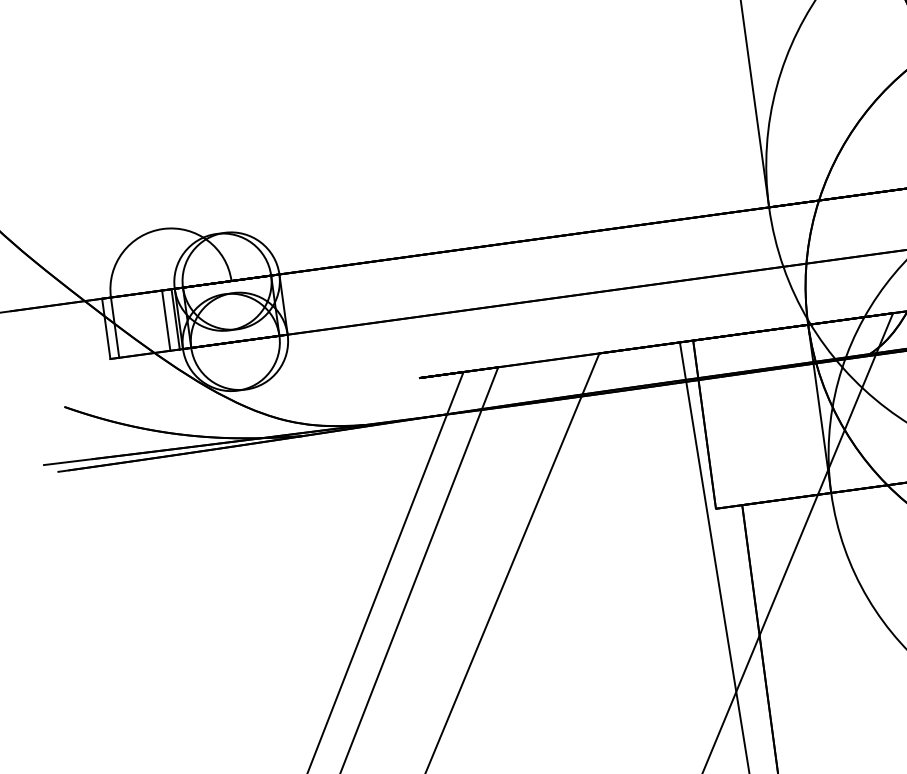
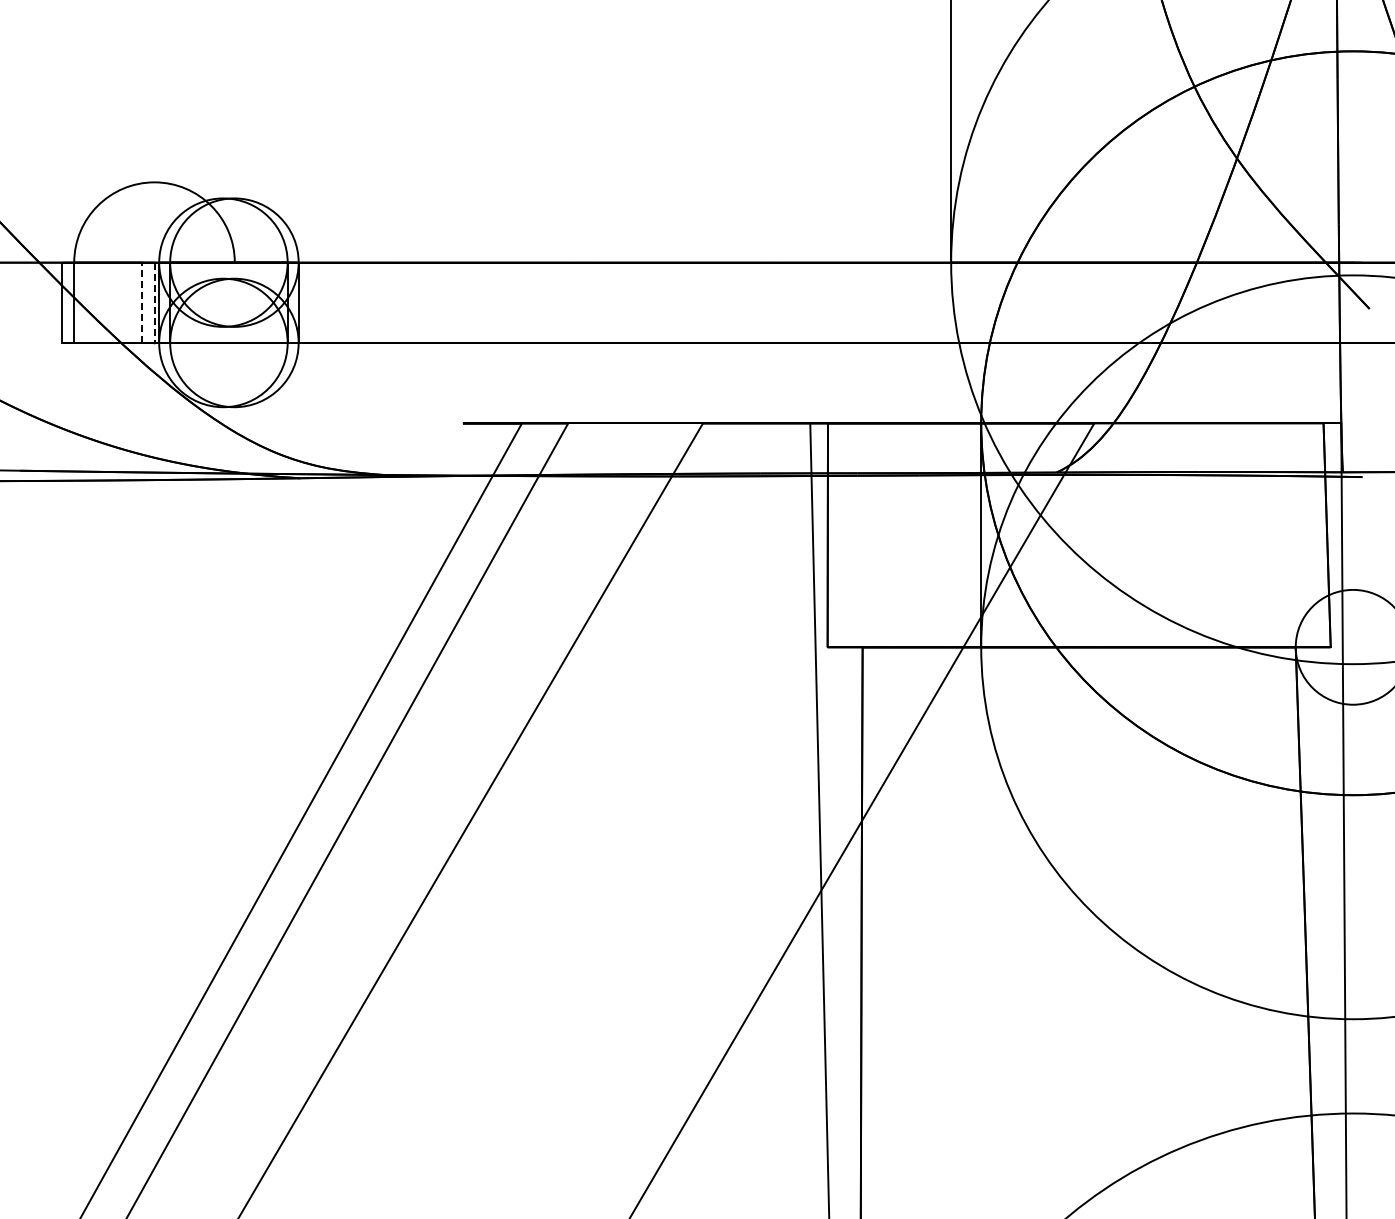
line: (175, 319) -> (154, 303), solid -> dashed
line: (166, 320) -> (142, 302), solid -> dashed

